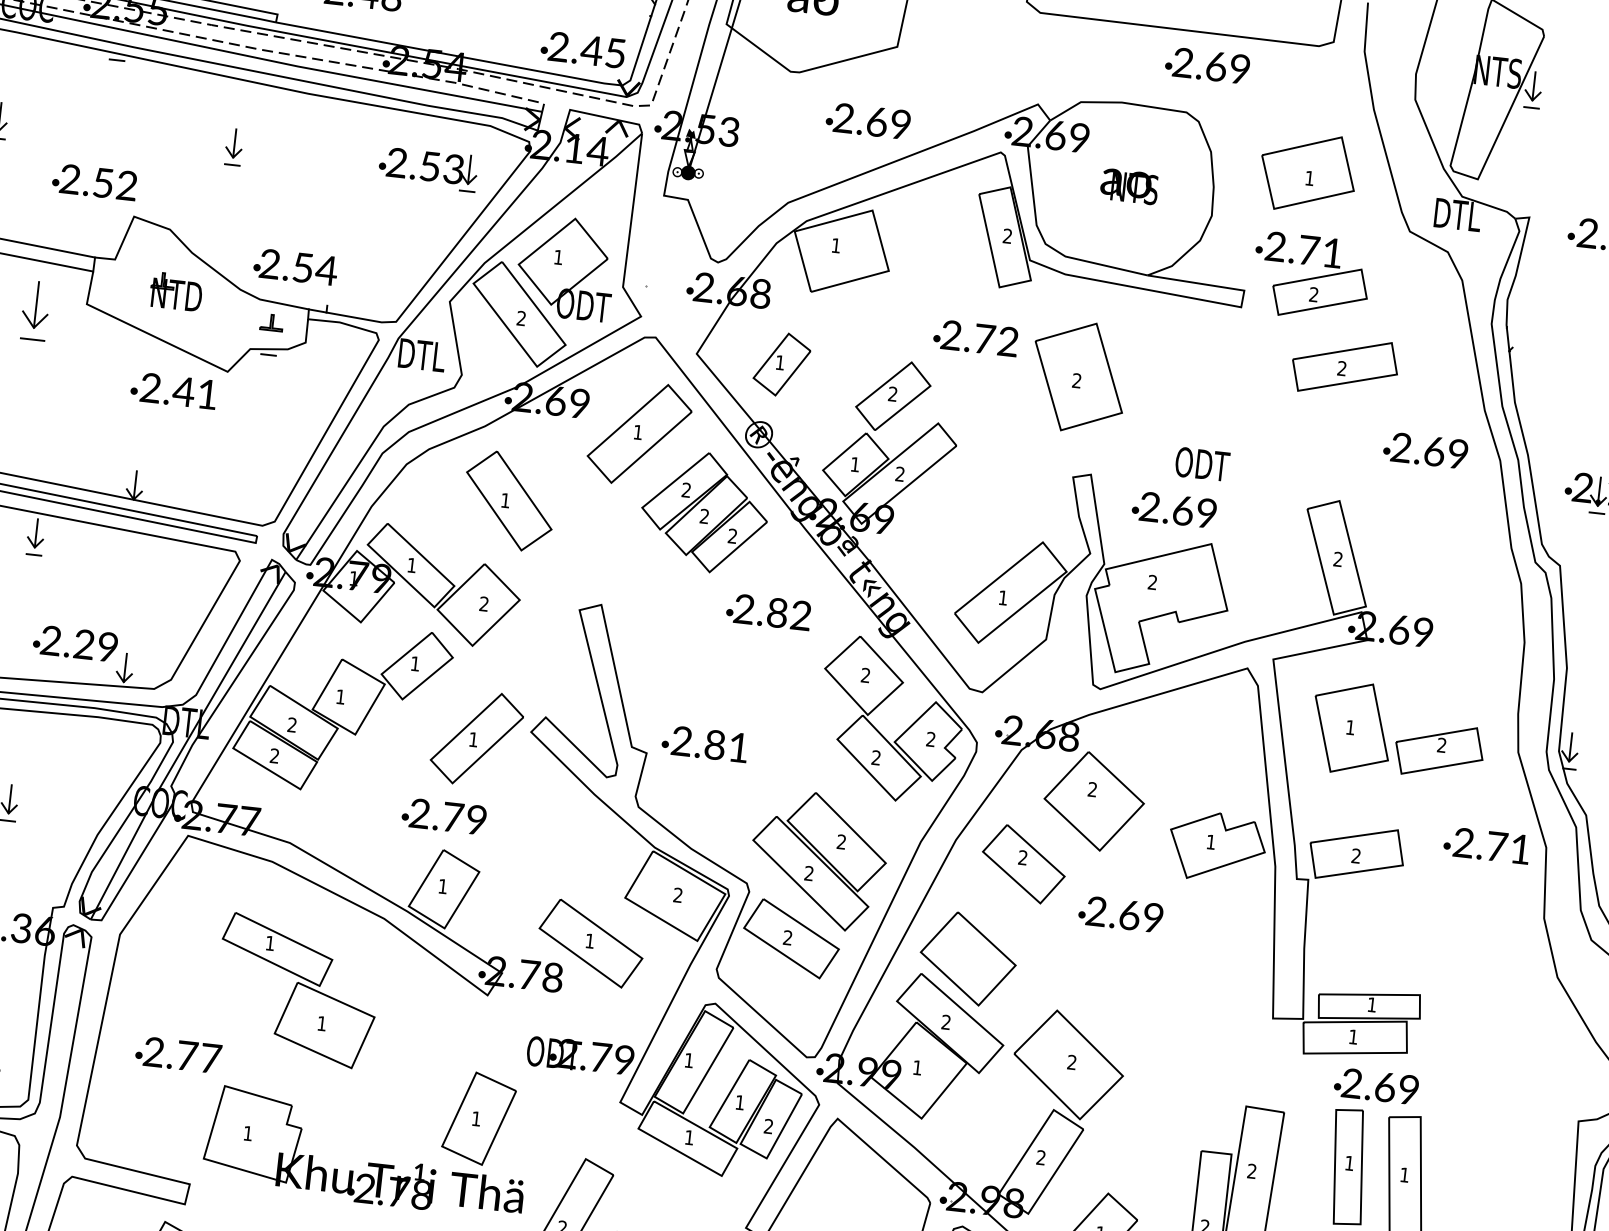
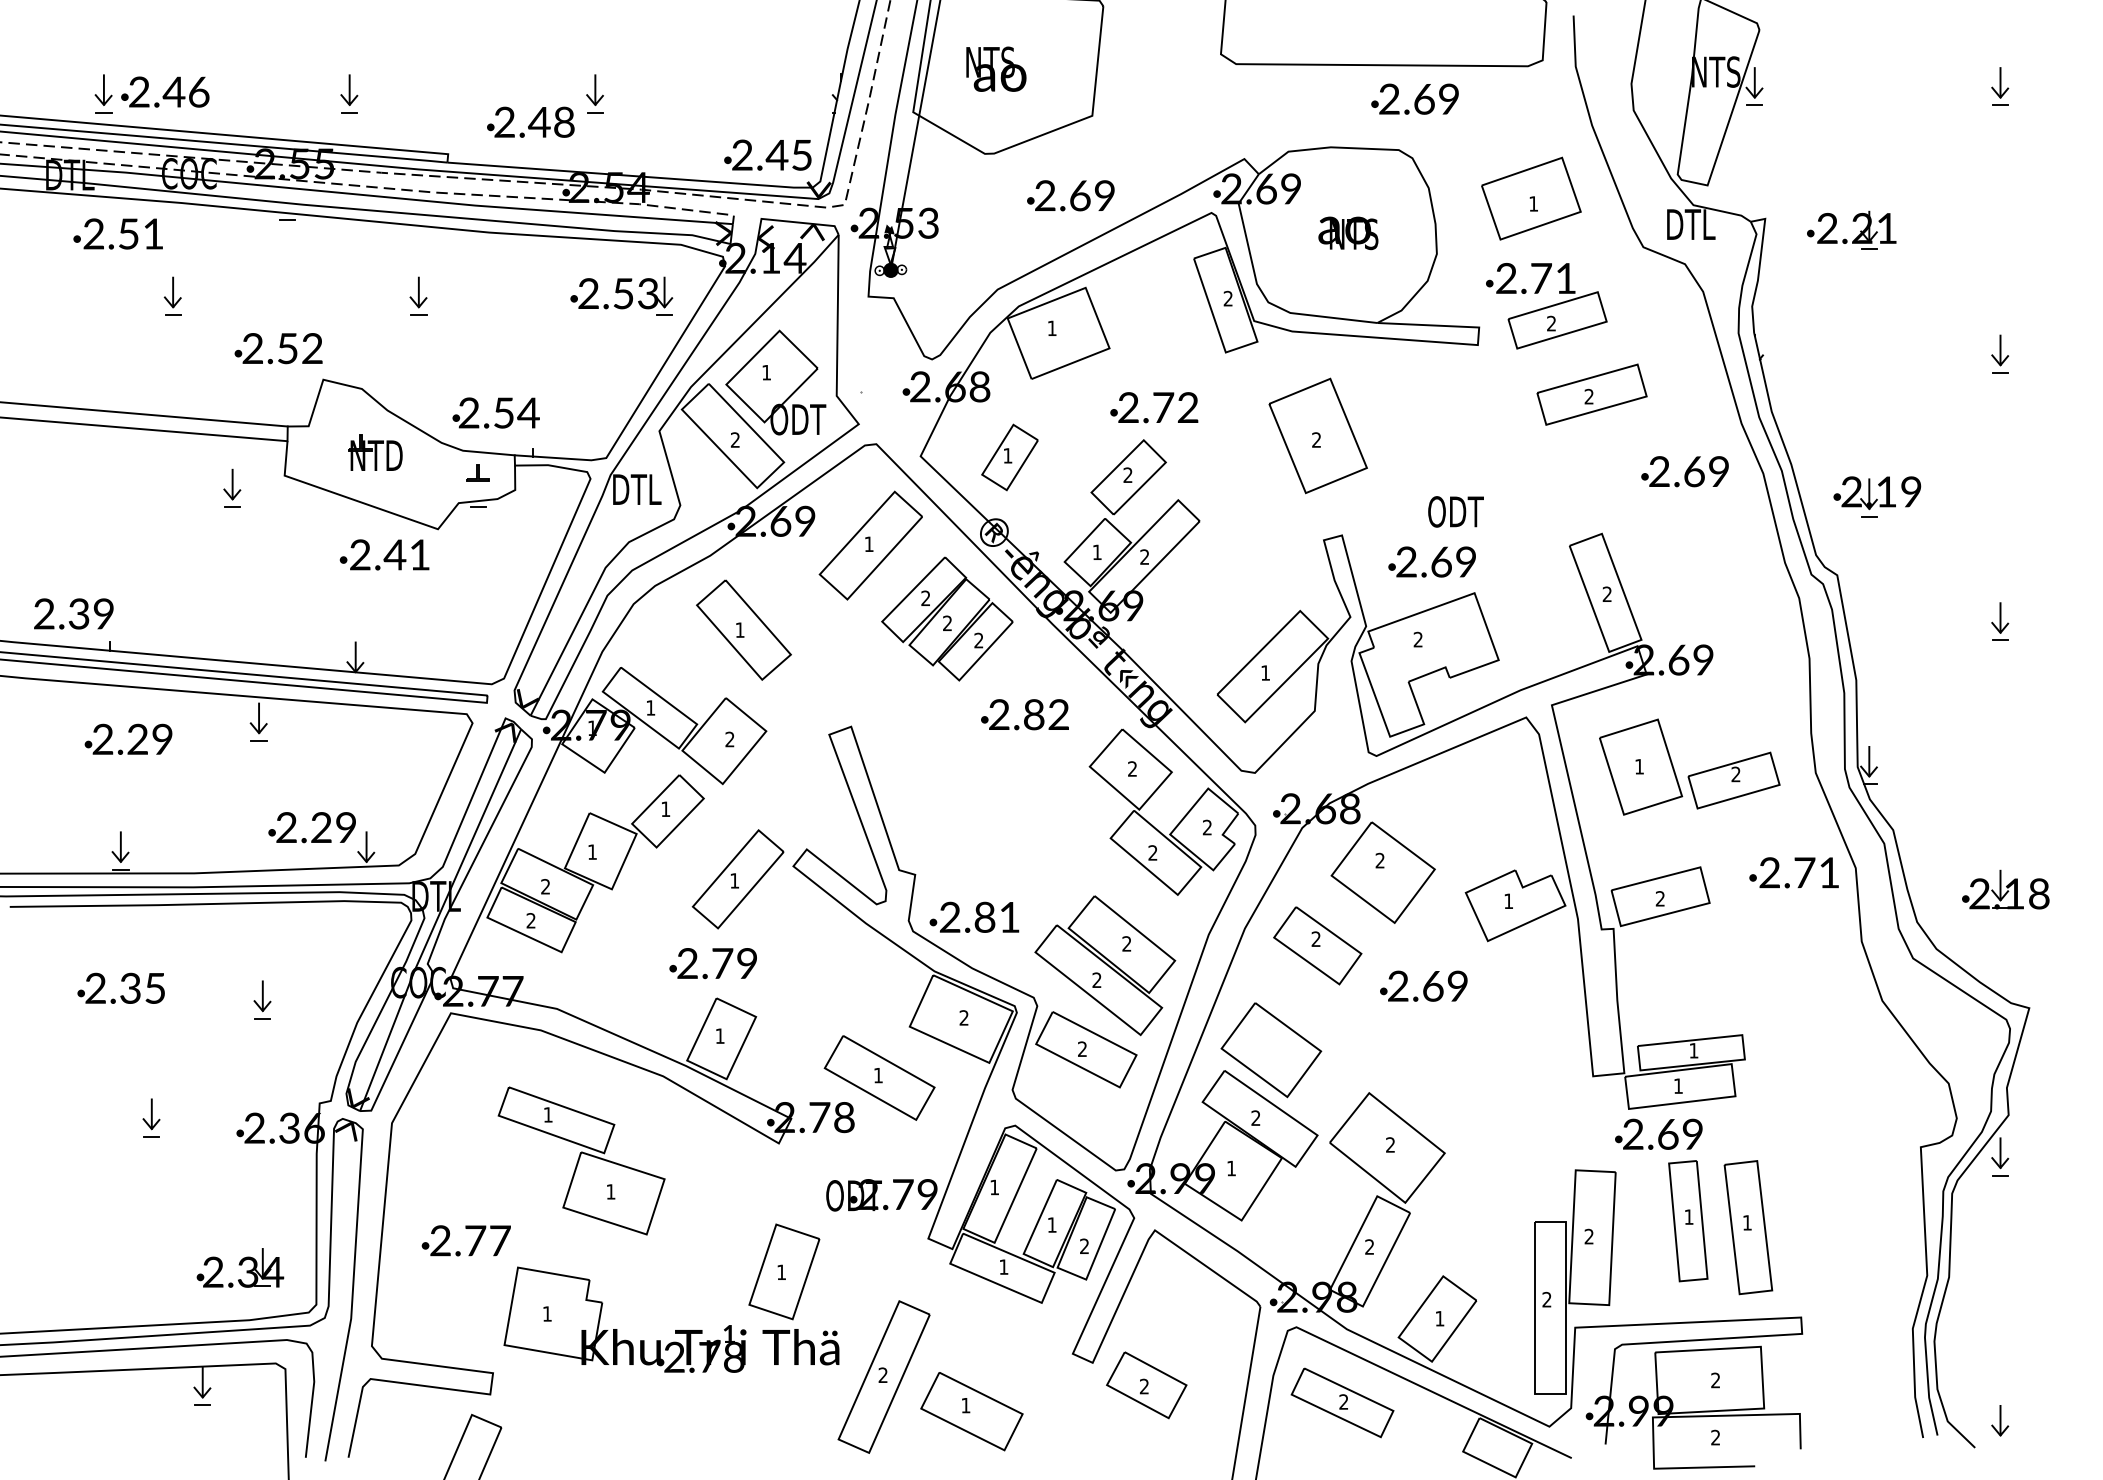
part: (35, 309) -> (232, 487), size x0.62
text: (976, 337) -> (1154, 407), moved
text: (705, 743) -> (974, 916), moved
text: (1376, 1085) -> (1658, 1133), moved

